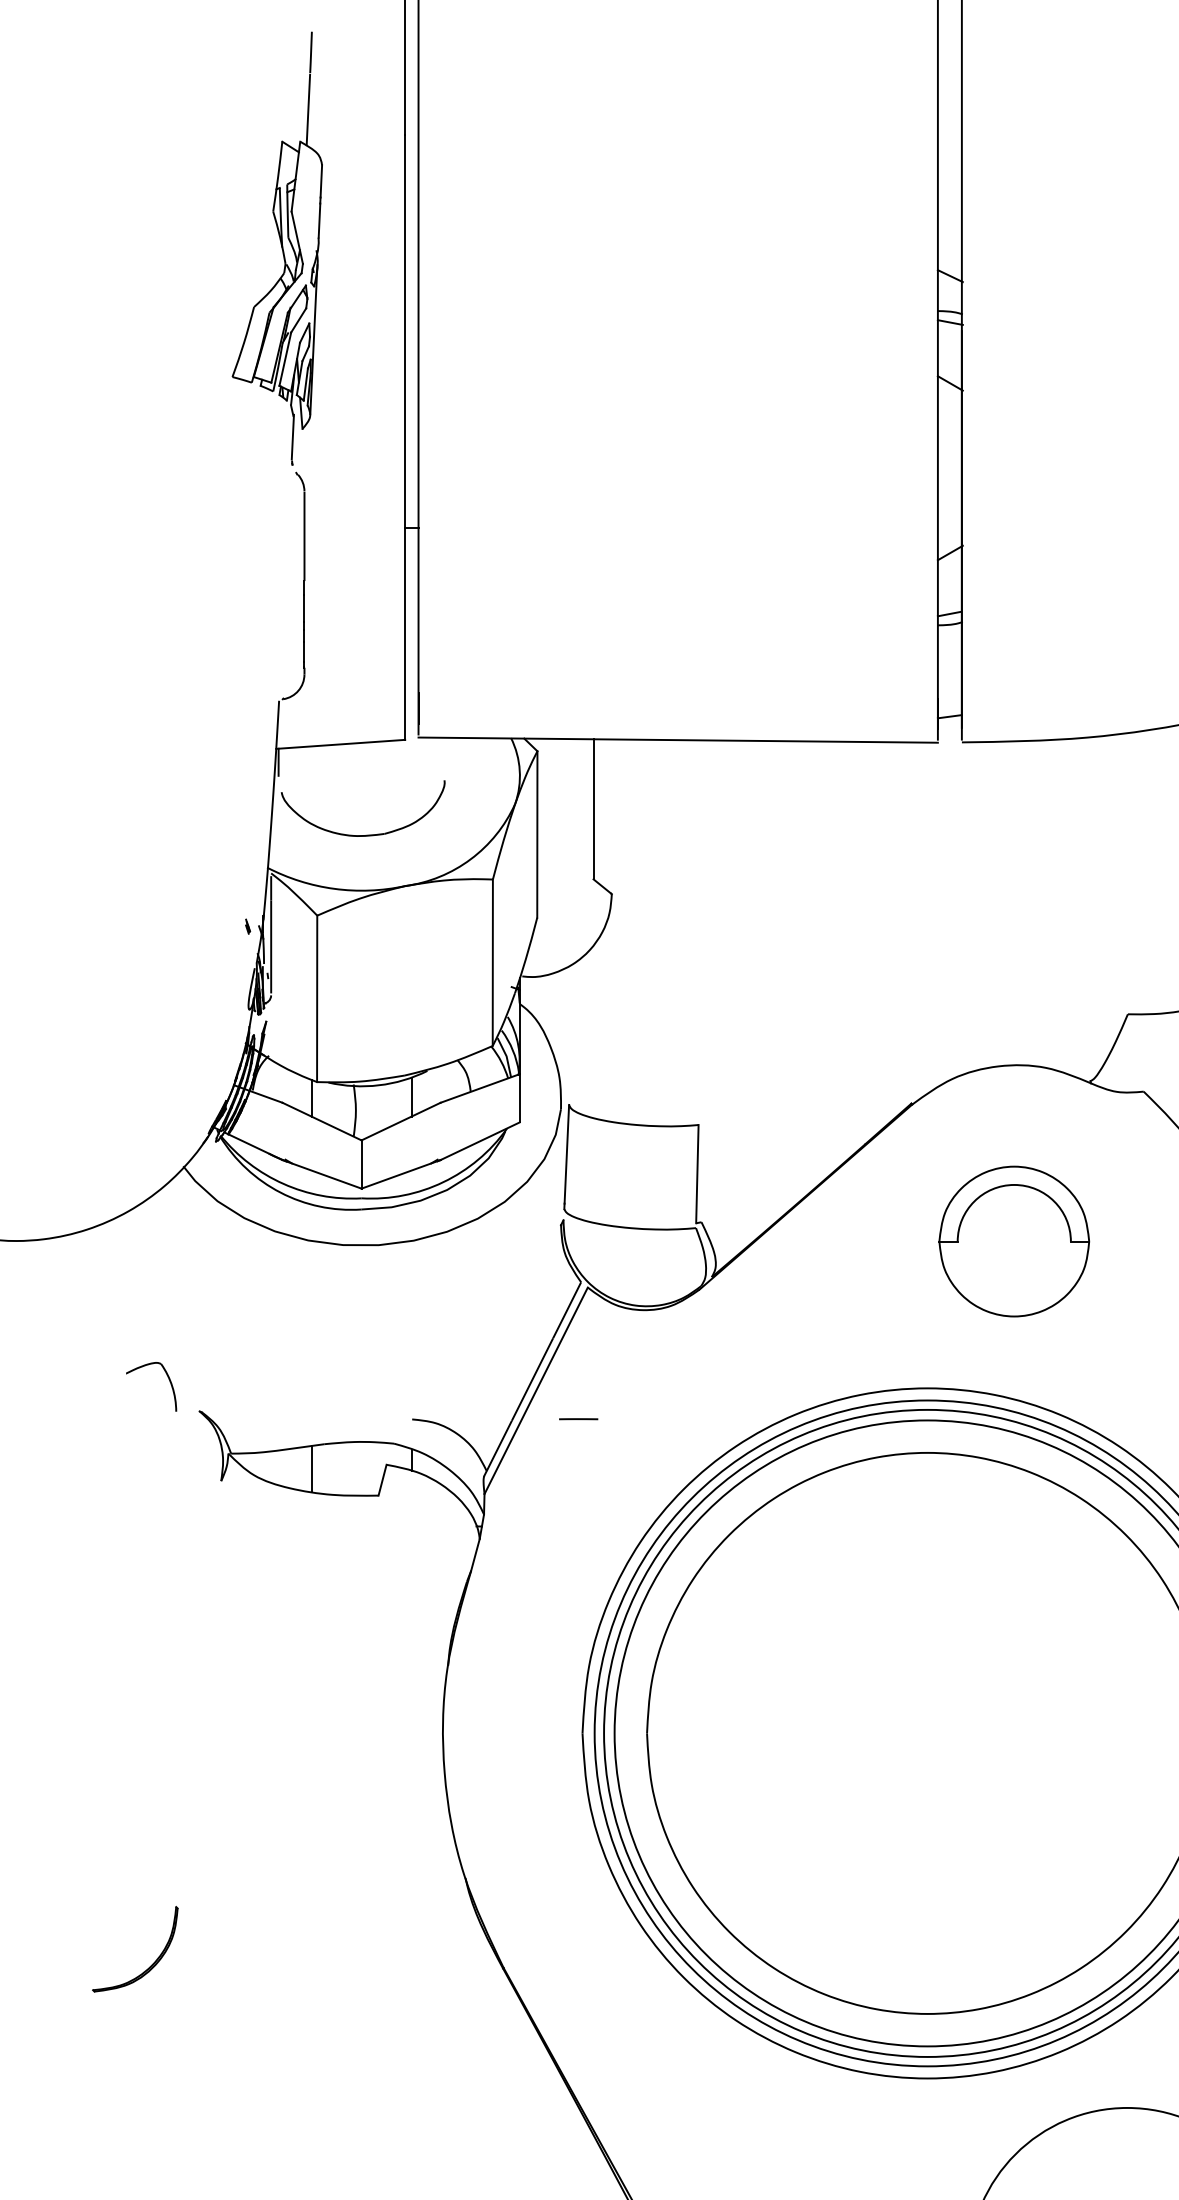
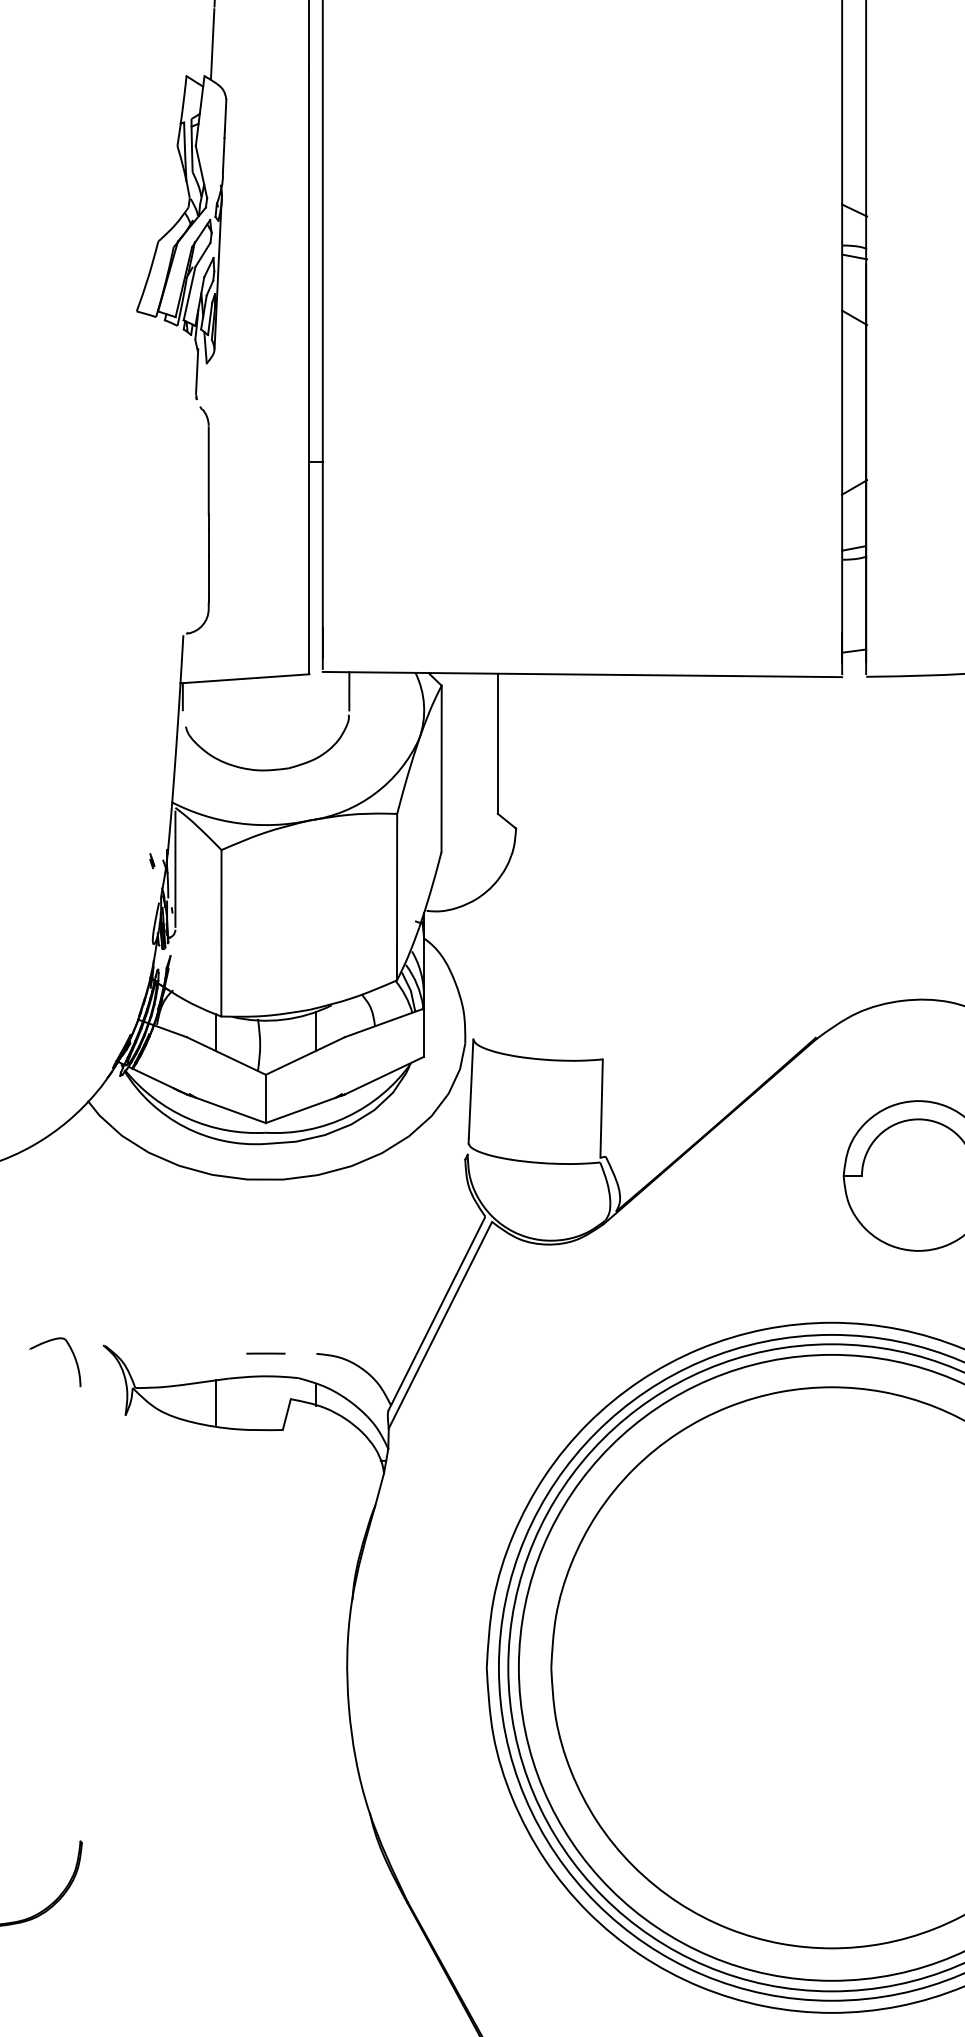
line: (445, 756) -> (349, 690), added
part: (167, 1377) -> (71, 1352), moved
line: (578, 1419) -> (265, 1353), moved

